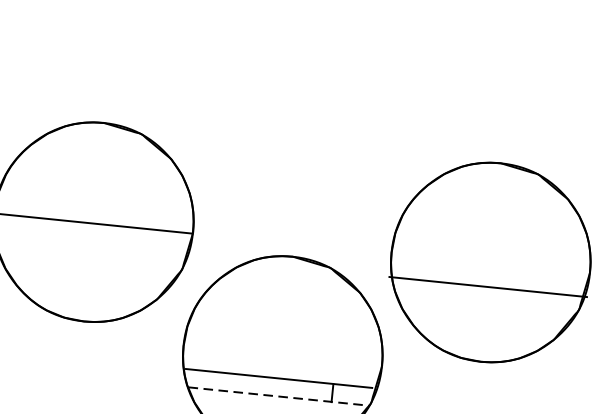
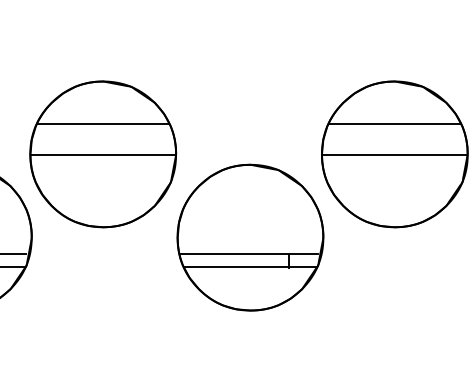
line: (98, 181) -> (103, 124), added
line: (494, 221) -> (394, 124), added
line: (487, 287) -> (394, 155), moved
line: (280, 396) -> (251, 267), dashed -> solid

